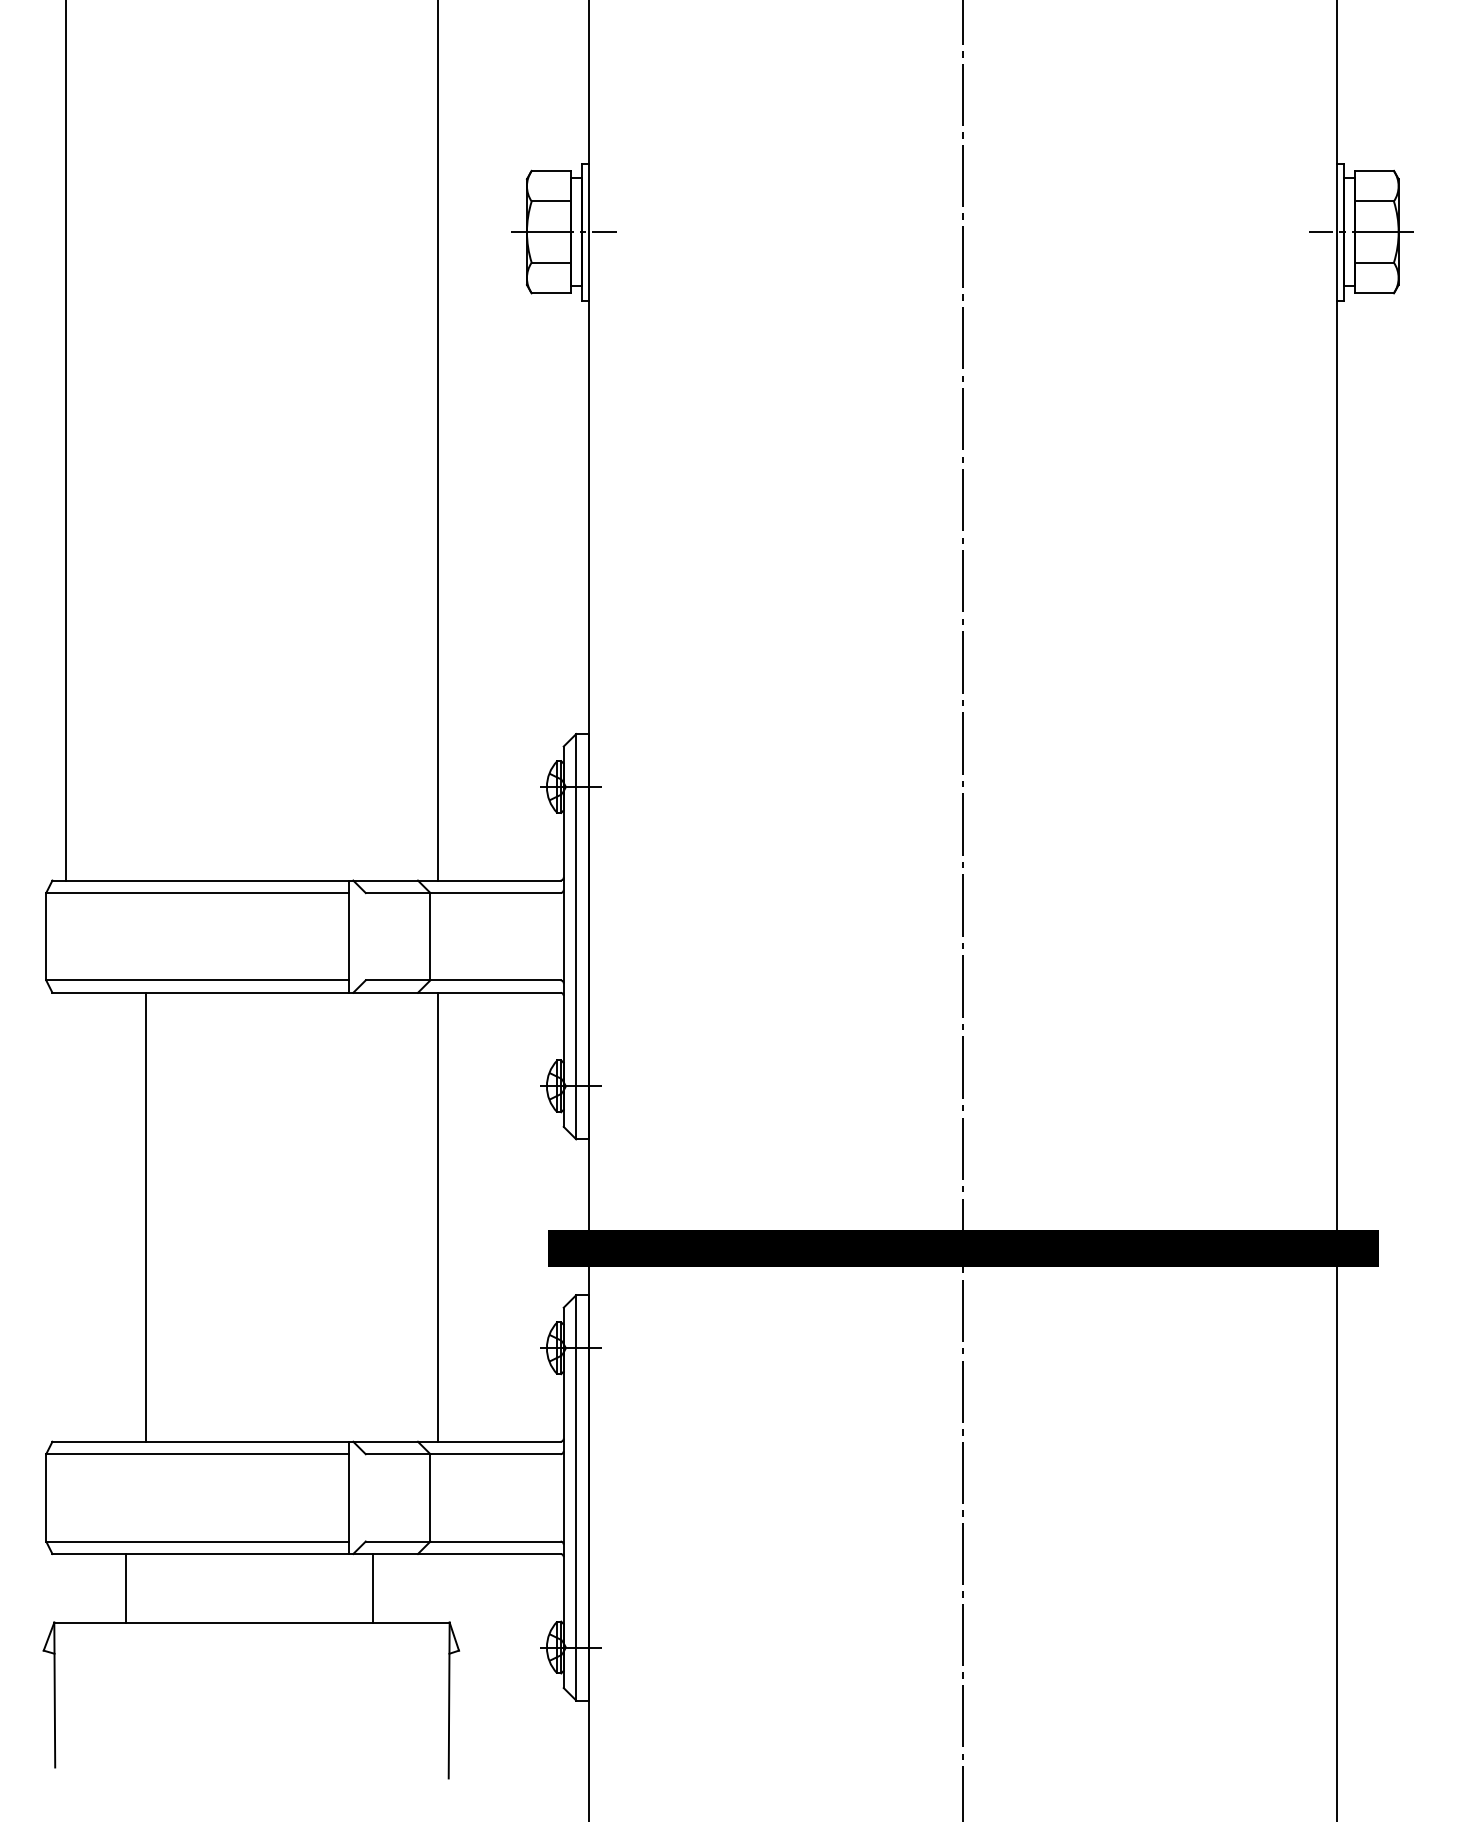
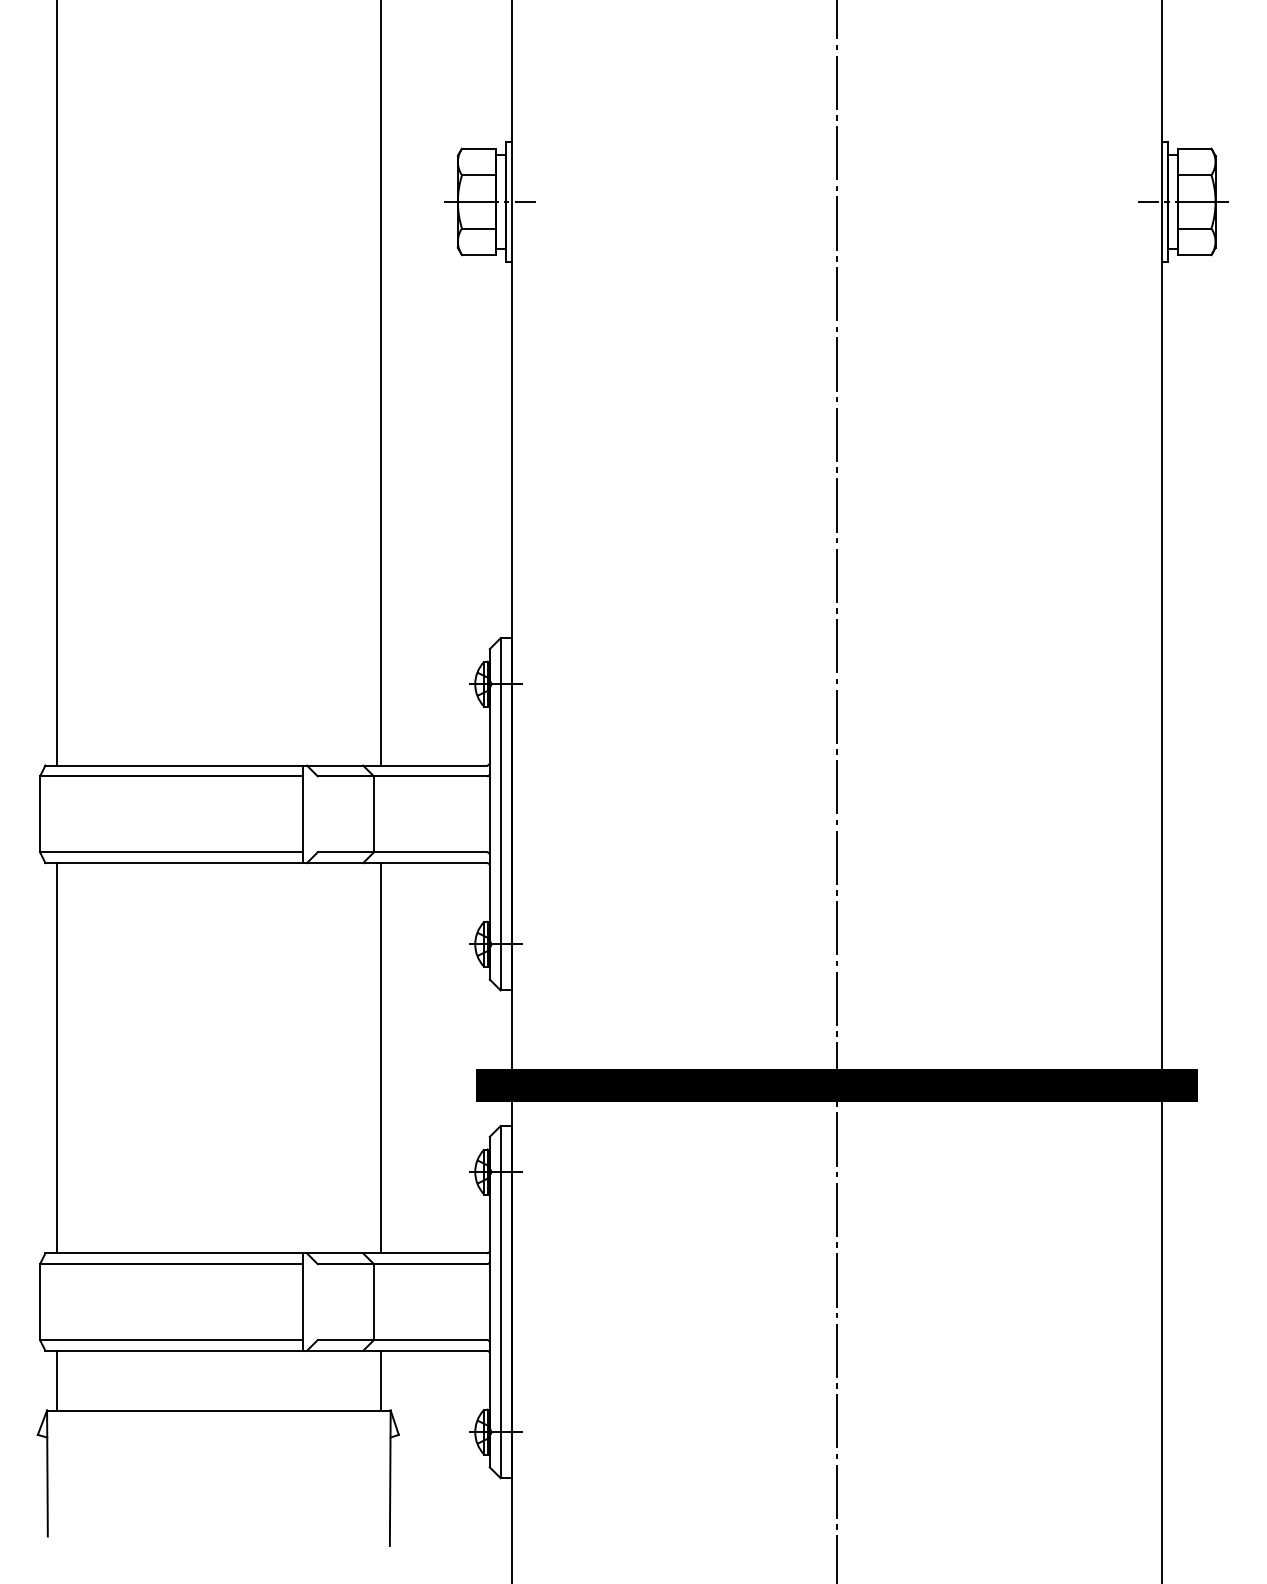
line: (146, 1217) -> (57, 1058), moved
line: (126, 1588) -> (57, 1380), moved
line: (372, 1588) -> (380, 1380), moved

